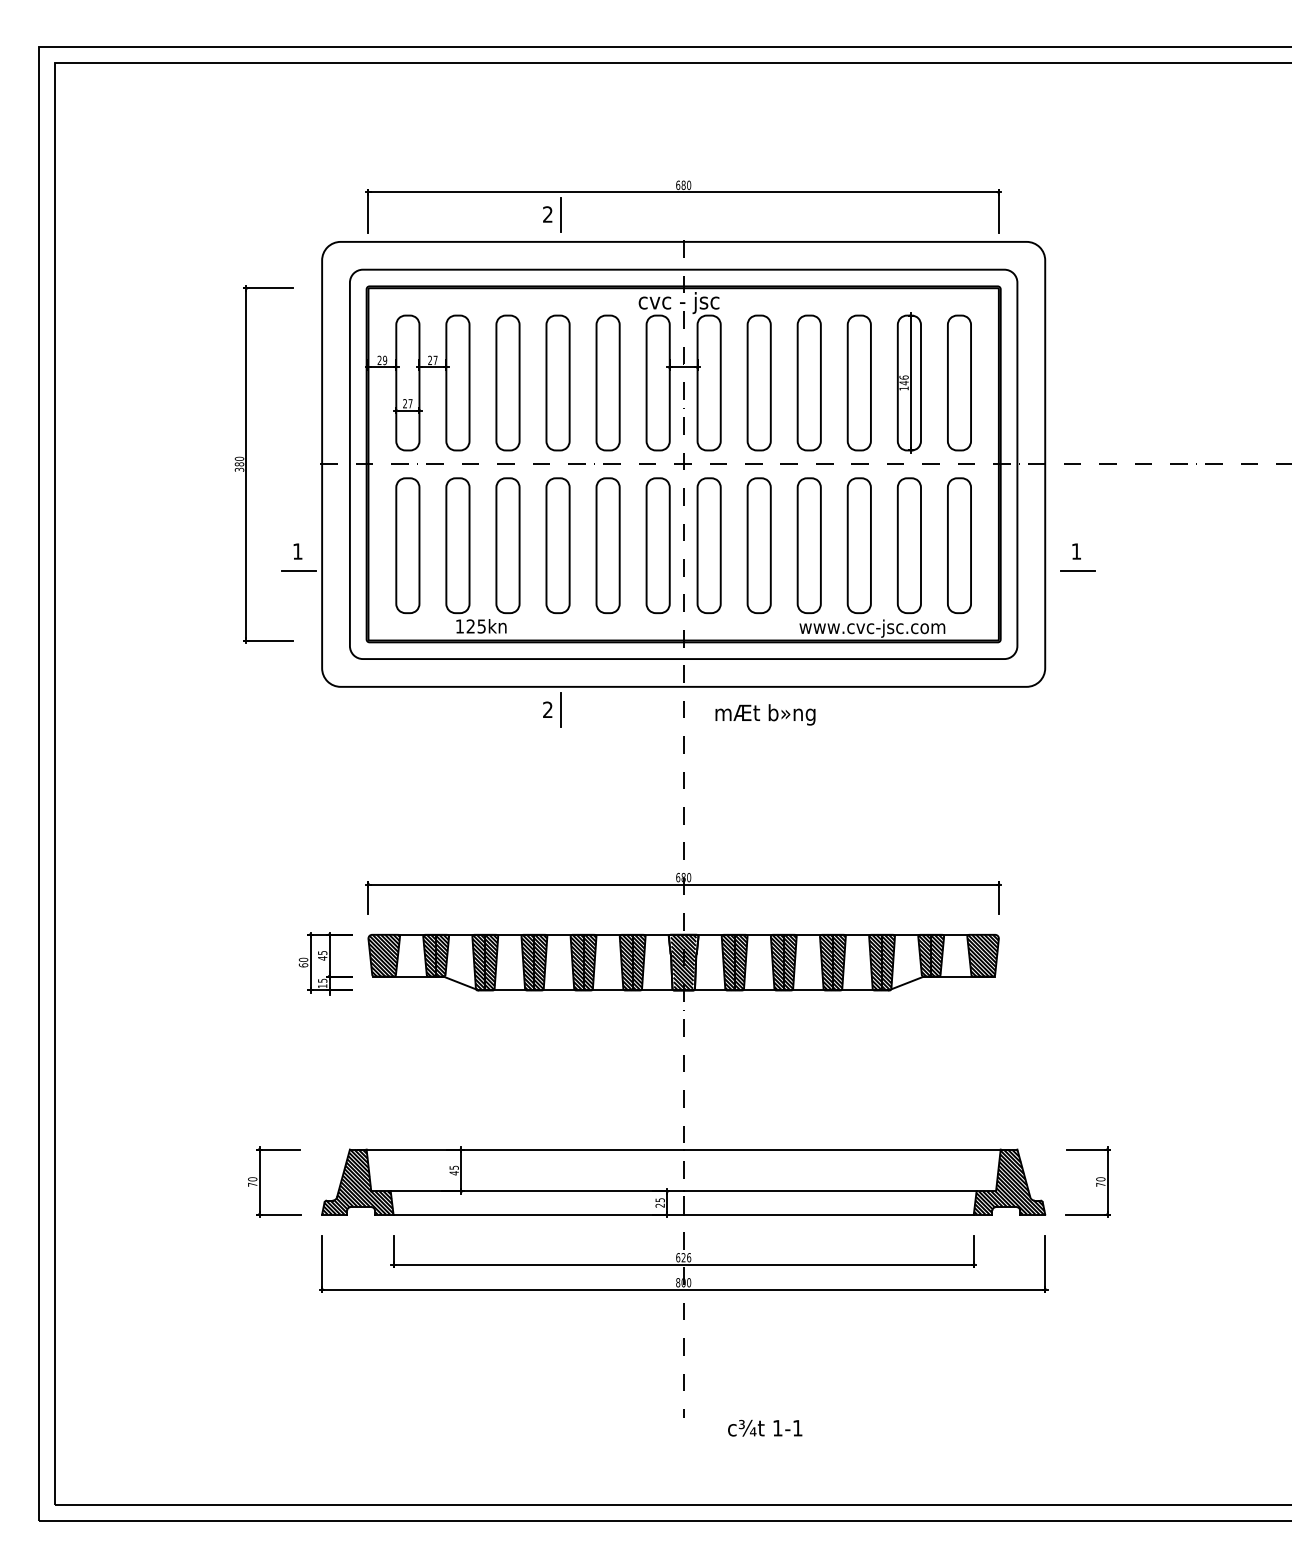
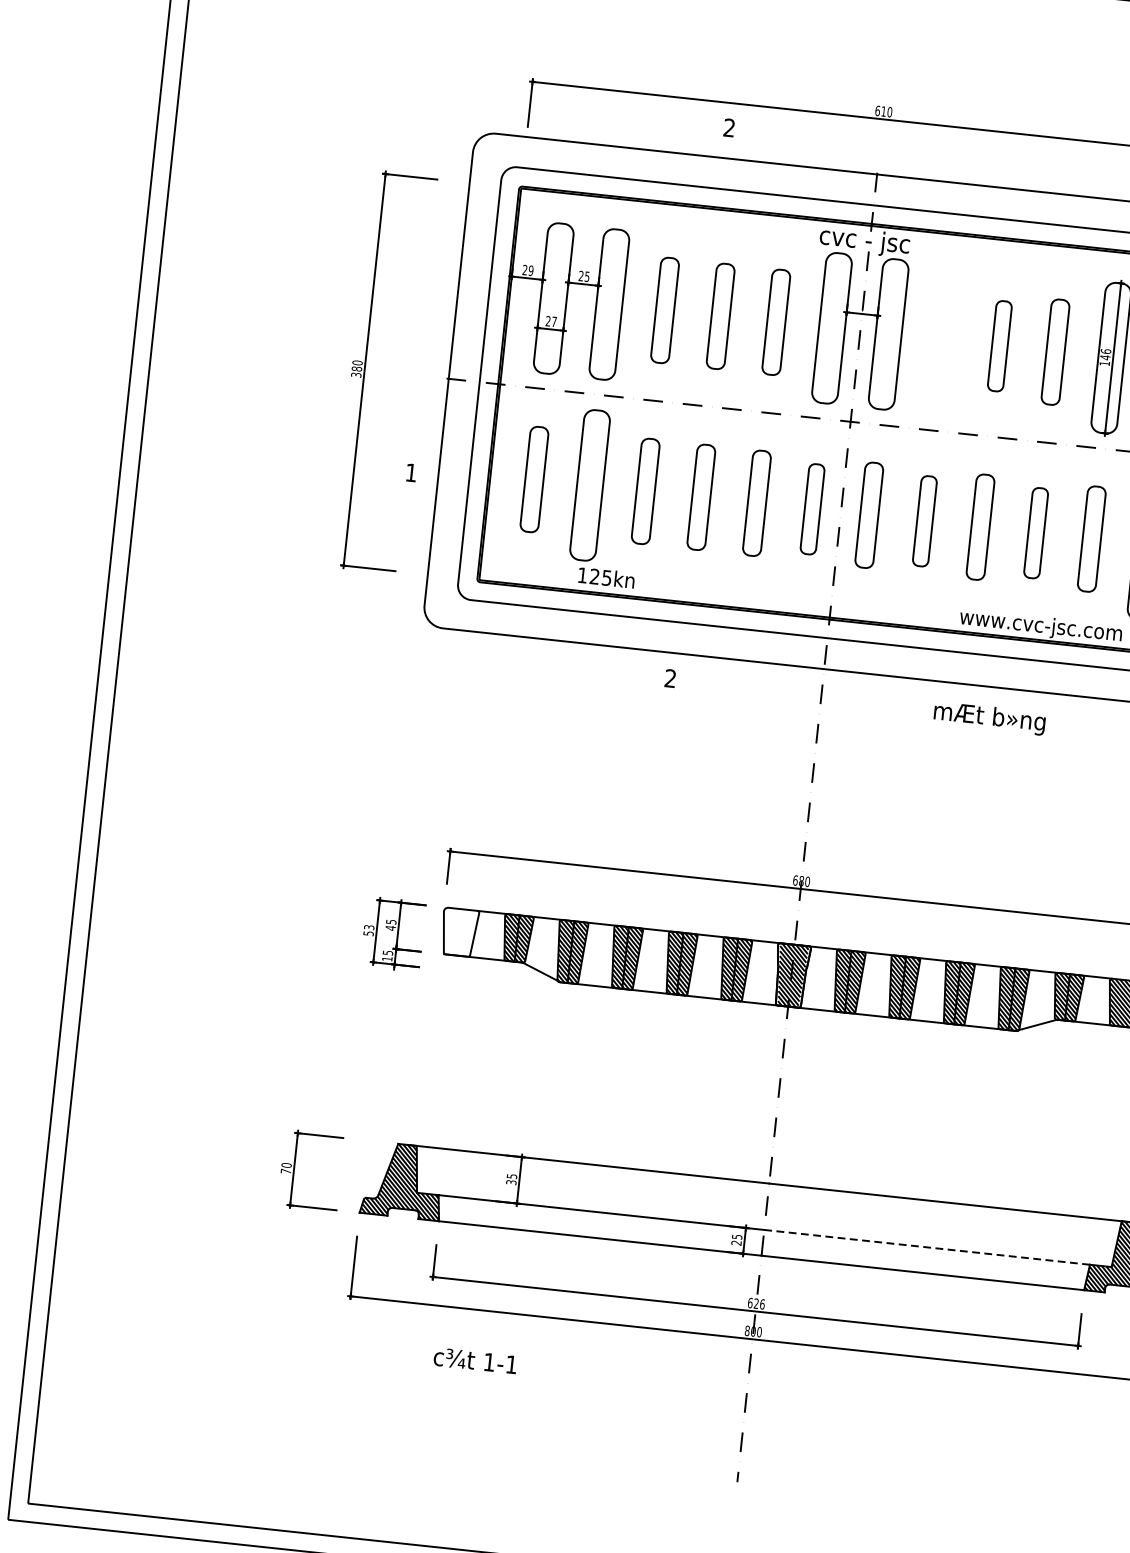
text: (683, 185) -> (883, 111), 680 -> 610
line: (561, 214) -> (744, 129), removed
text: (435, 360) -> (587, 276), 27 -> 25
part: (507, 382) -> (664, 309), size x0.7
part: (557, 382) -> (720, 315), size x0.7
part: (607, 382) -> (775, 321), size x0.7
part: (758, 382) -> (943, 339), removed
part: (808, 382) -> (999, 345), size x0.6
part: (858, 382) -> (1054, 351), size x0.7
part: (407, 545) -> (534, 479), size x0.7
part: (507, 545) -> (645, 491), size x0.7
part: (557, 545) -> (700, 496), size x0.7
part: (607, 545) -> (756, 502), size x0.7
part: (657, 545) -> (811, 508), size x0.6
part: (708, 545) -> (868, 514), size x0.7
part: (758, 545) -> (924, 520), size x0.6
part: (808, 545) -> (979, 526), size x0.7
part: (858, 545) -> (1035, 532), size x0.6
part: (908, 545) -> (1090, 538), size x0.7
line: (298, 570) -> (409, 494), removed
line: (561, 710) -> (685, 680), removed
text: (765, 714) -> (989, 717), moved
hatch: (383, 955) -> (458, 932), removed
text: (303, 962) -> (368, 930), 60 -> 53
text: (453, 1173) -> (510, 1182), 45 -> 35
line: (829, 1191) -> (926, 1247), solid -> dashed
text: (765, 1427) -> (475, 1360), moved

